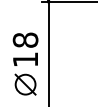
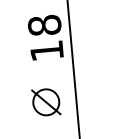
text: (25, 48) -> (45, 36), moved

